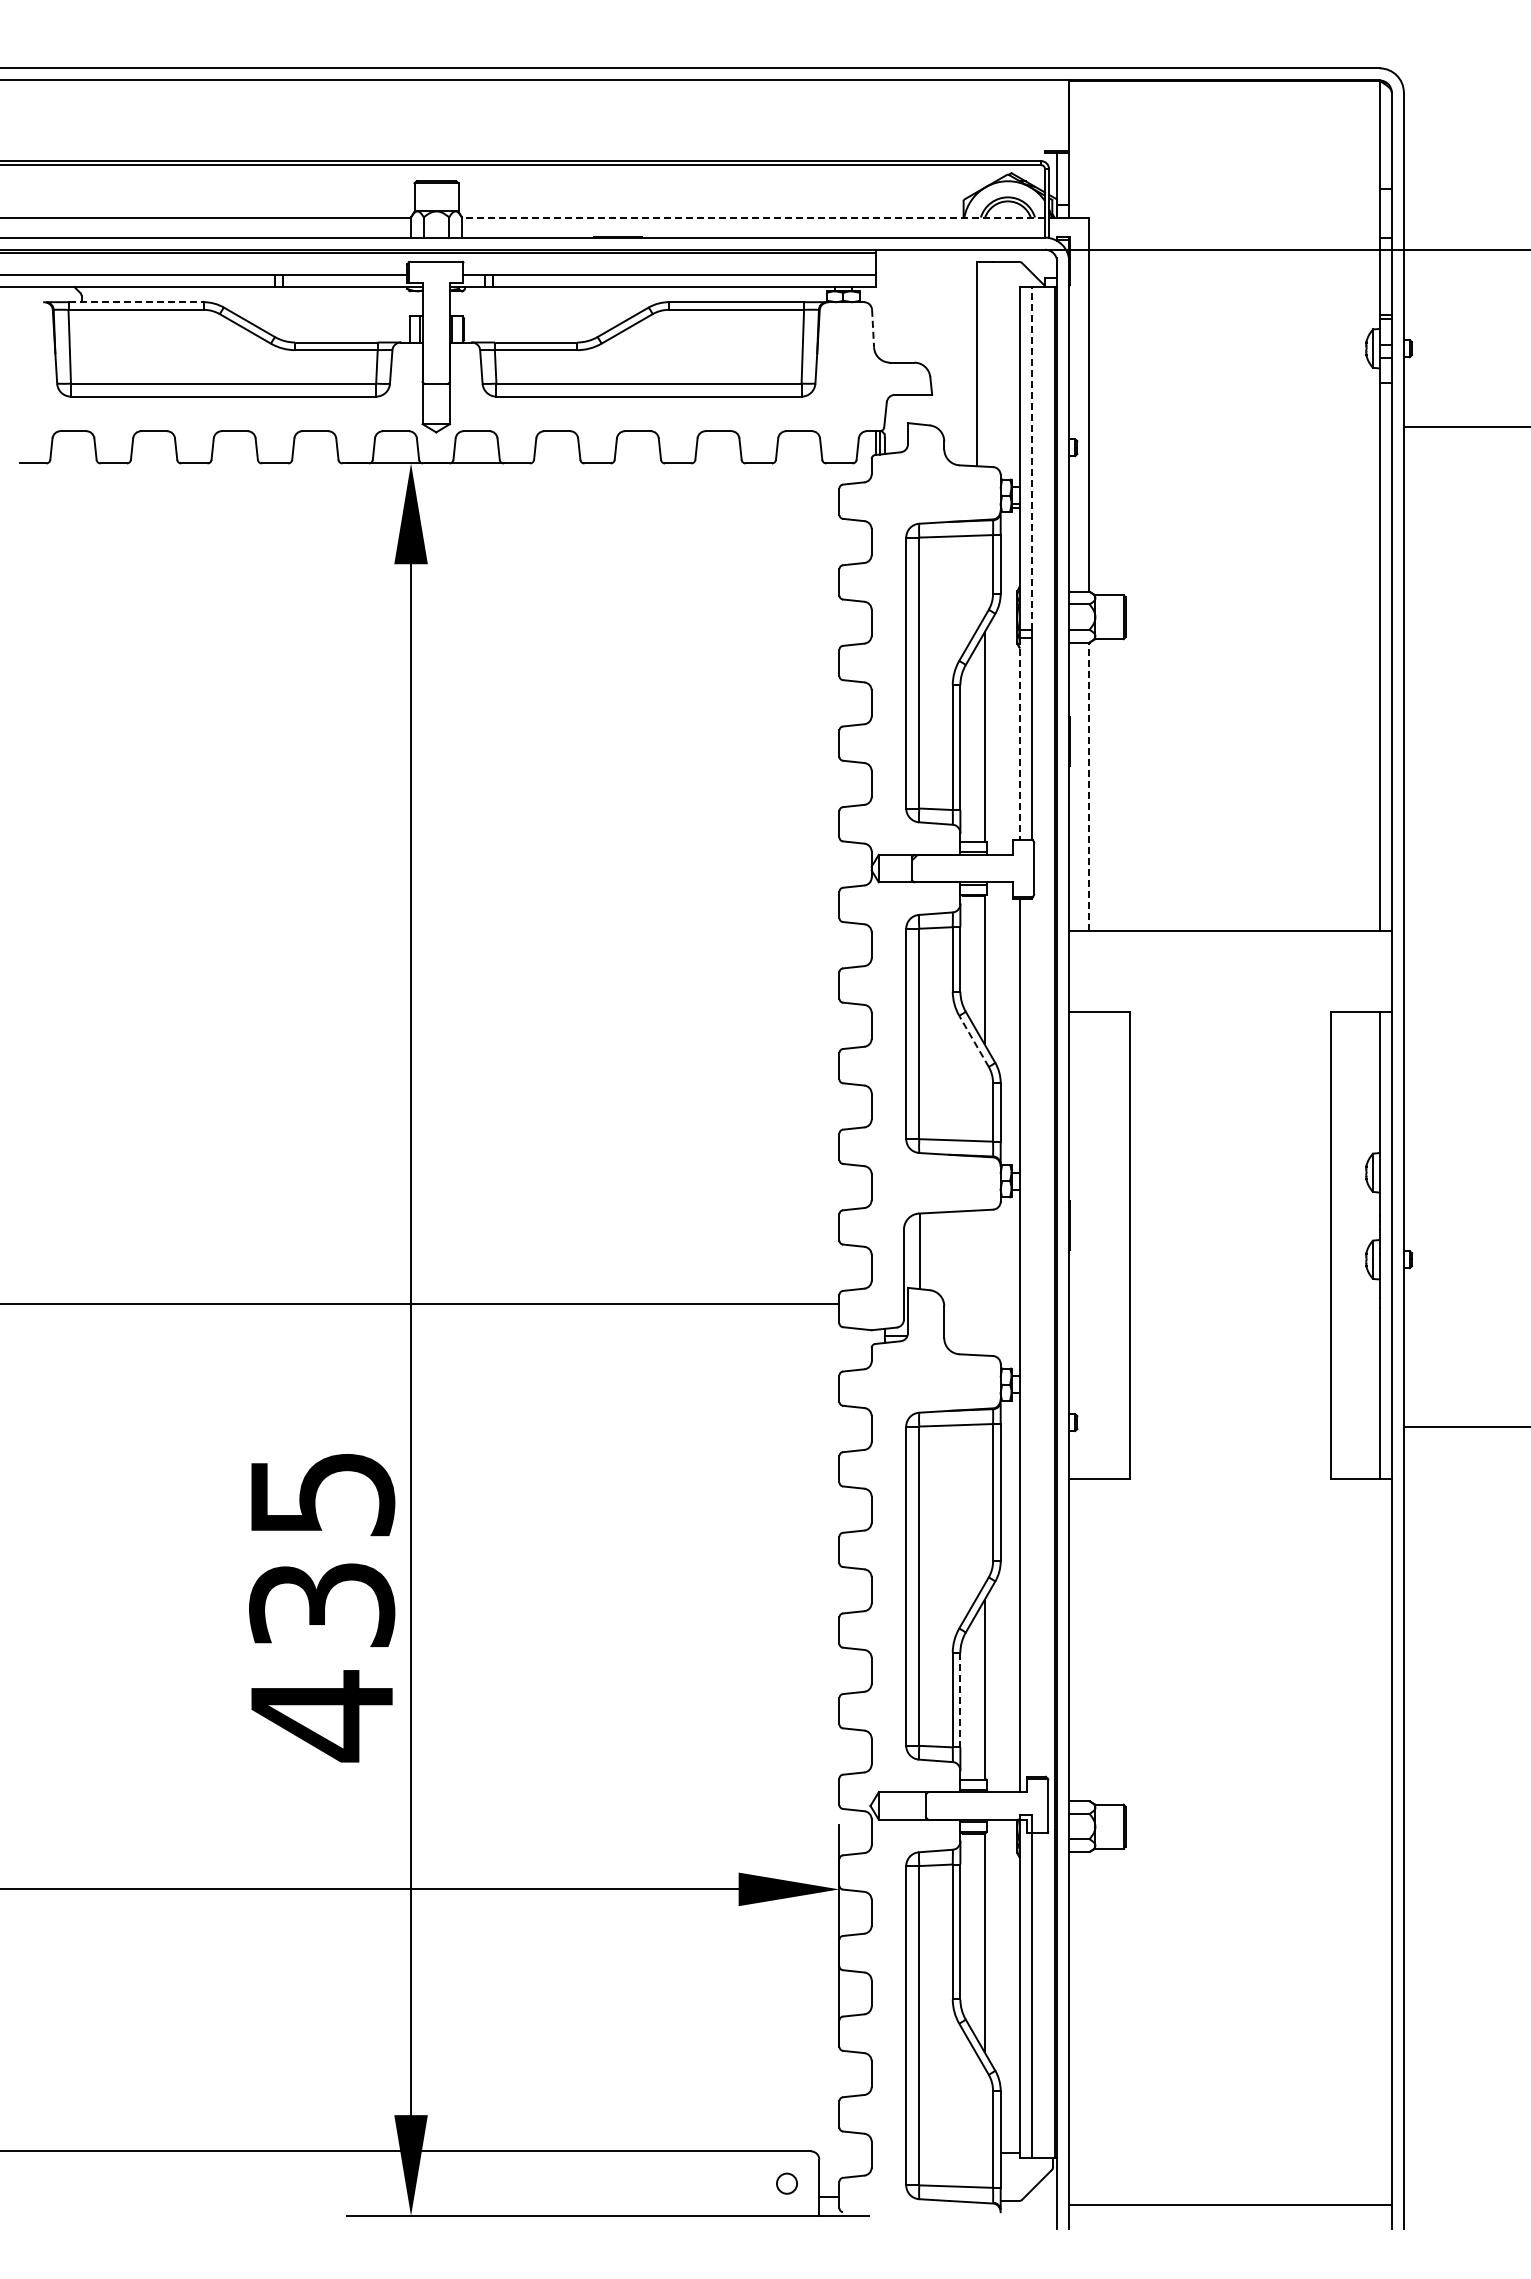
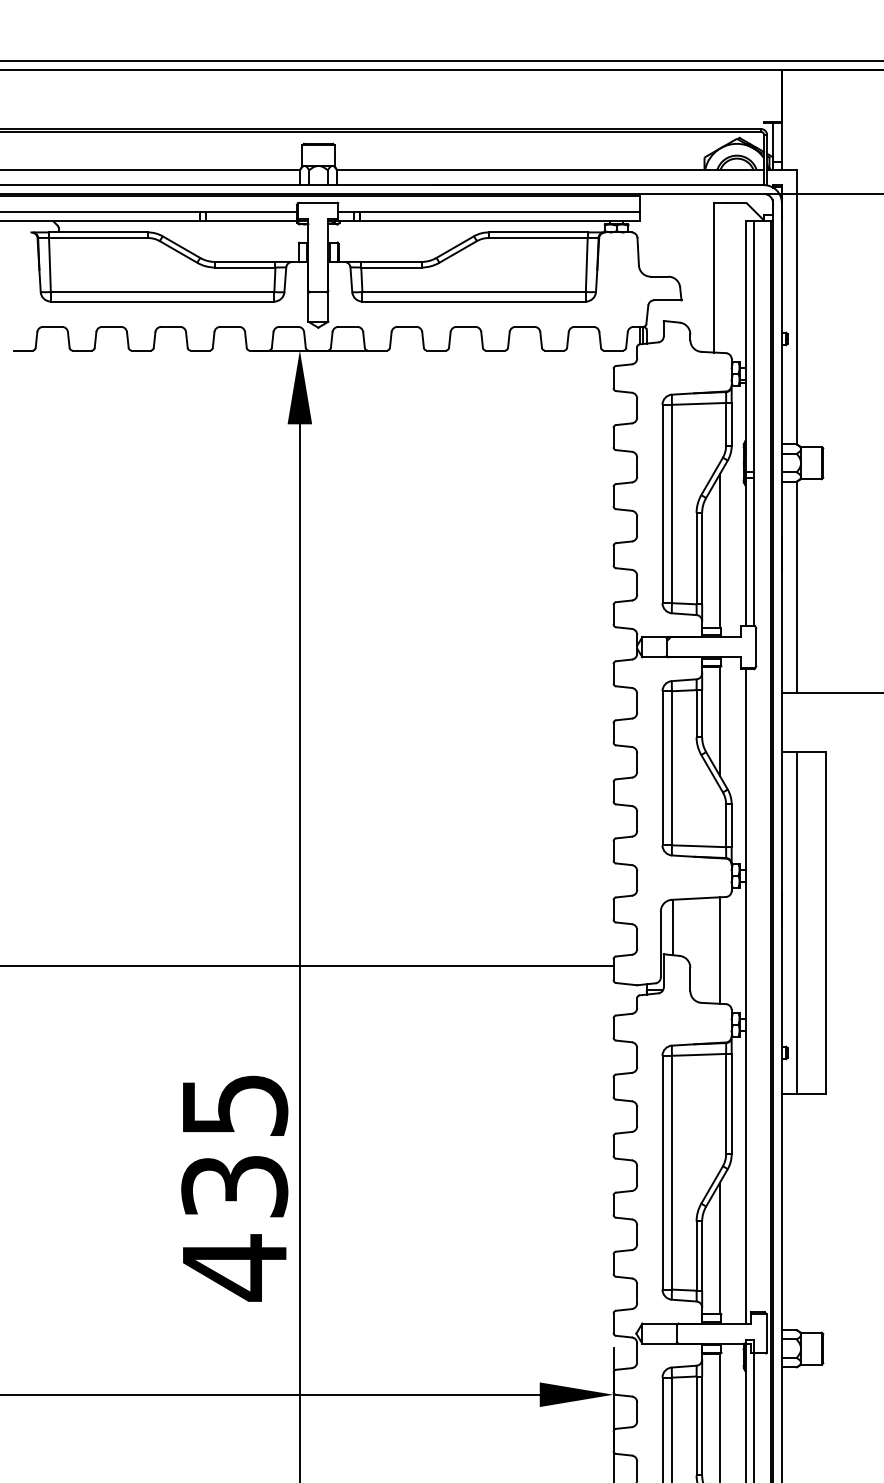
line: (753, 217) -> (550, 170), dashed -> solid
line: (136, 302) -> (98, 232), dashed -> solid
line: (873, 328) -> (638, 251), dashed -> solid
line: (1031, 457) -> (754, 346), dashed -> solid
line: (1019, 739) -> (745, 552), dashed -> solid
line: (1089, 786) -> (796, 587), dashed -> solid
line: (973, 1041) -> (711, 773), dashed -> solid
line: (1089, 1245) -> (796, 923), added
line: (984, 1282) -> (719, 950), added
line: (960, 1700) -> (702, 1256), dashed -> solid

